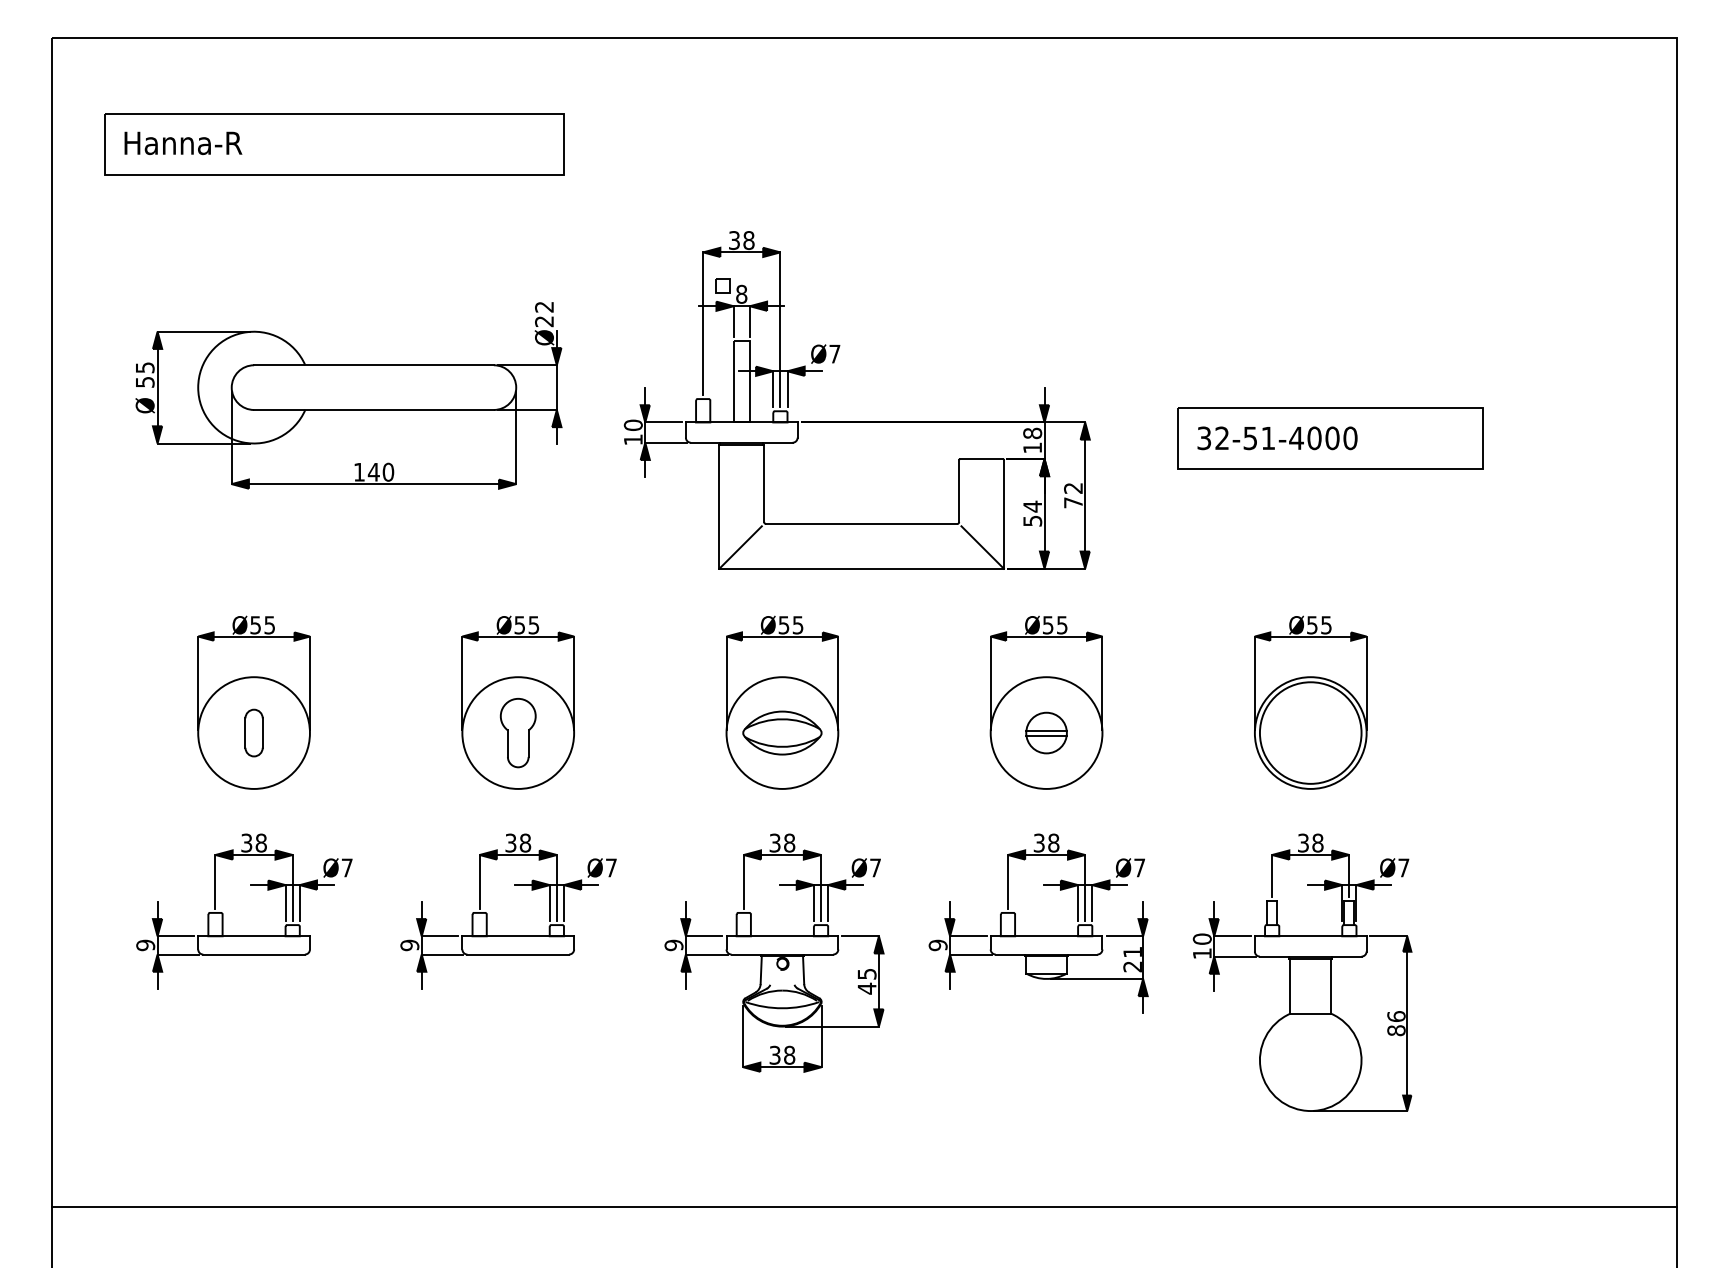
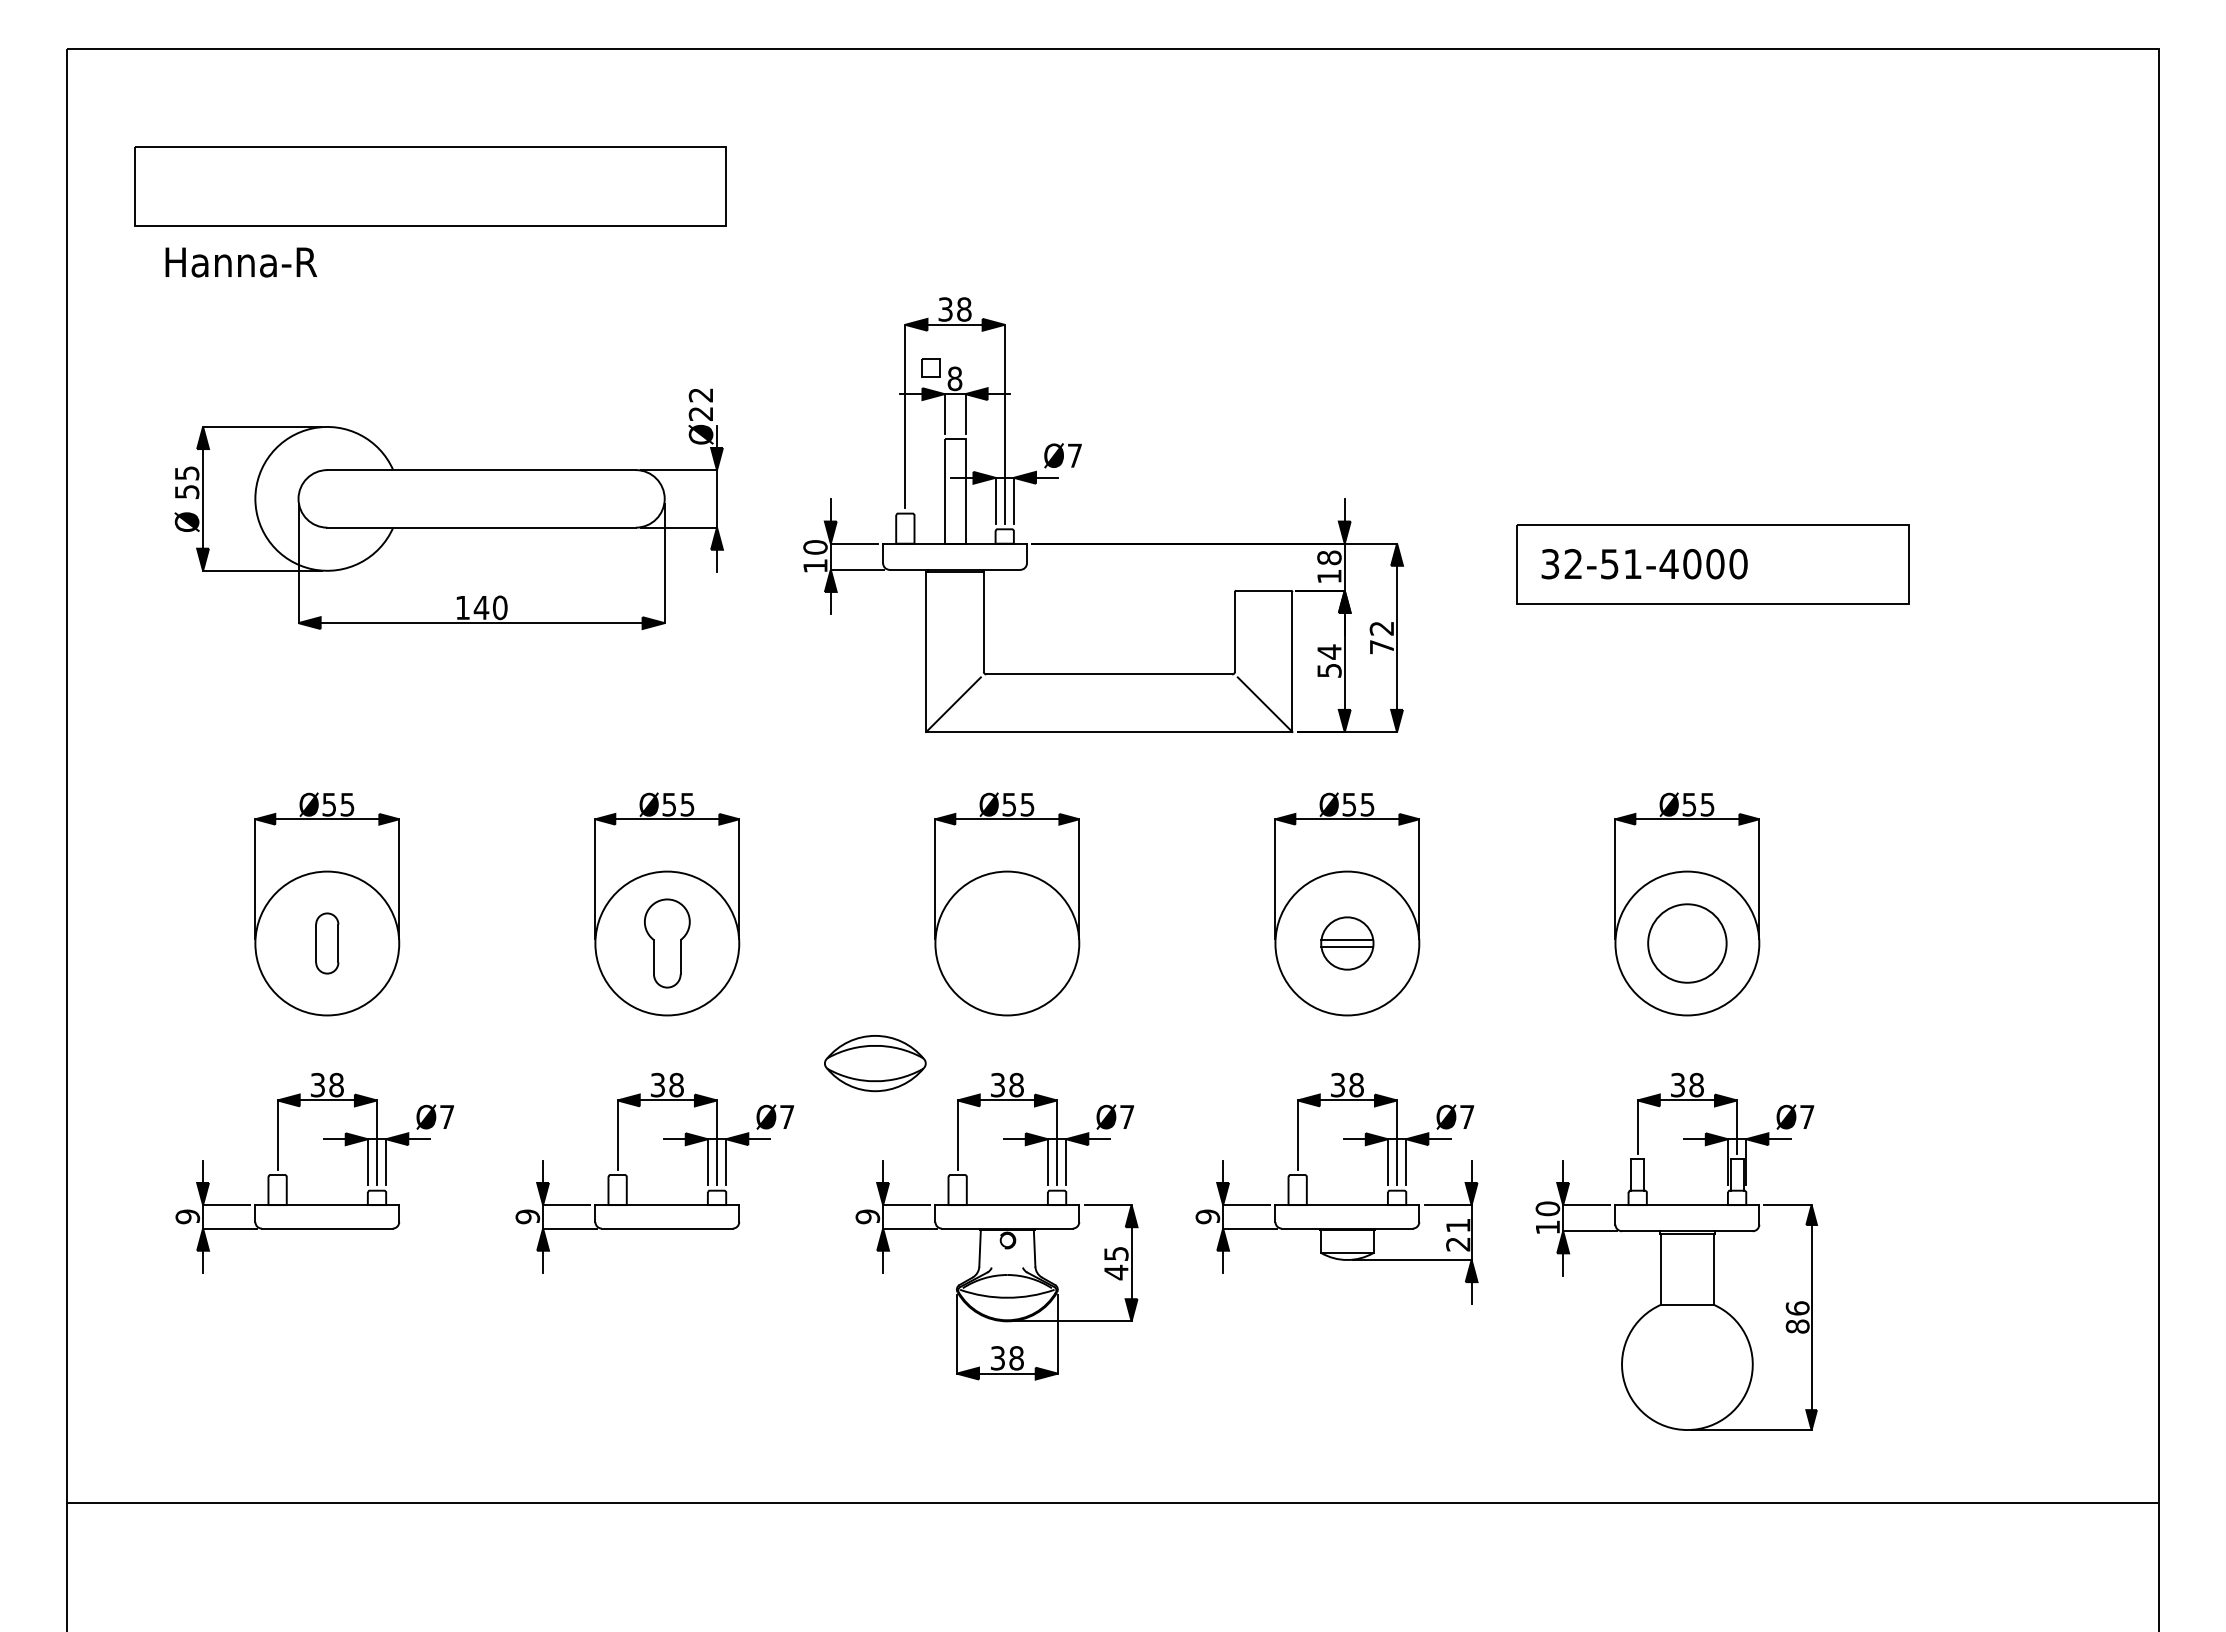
text: (183, 143) -> (241, 262), moved
part: (782, 733) -> (875, 1063), moved
circle: (1310, 733) -> (1687, 943), size x0.6
line: (864, 1206) -> (1112, 1502), moved

